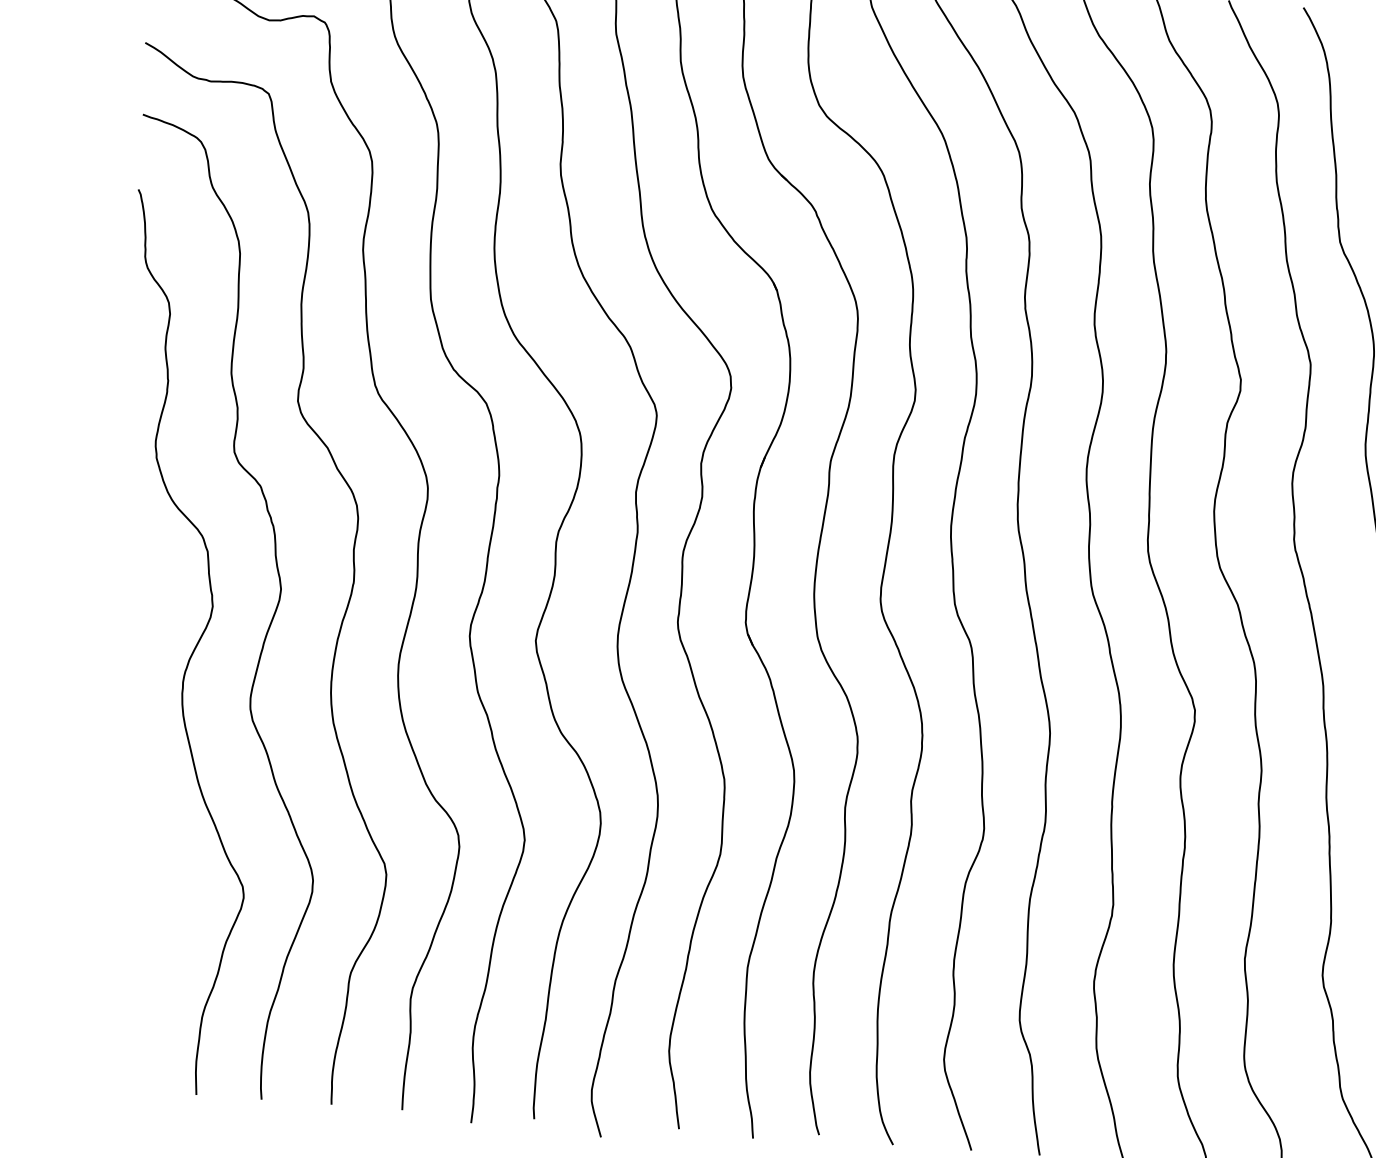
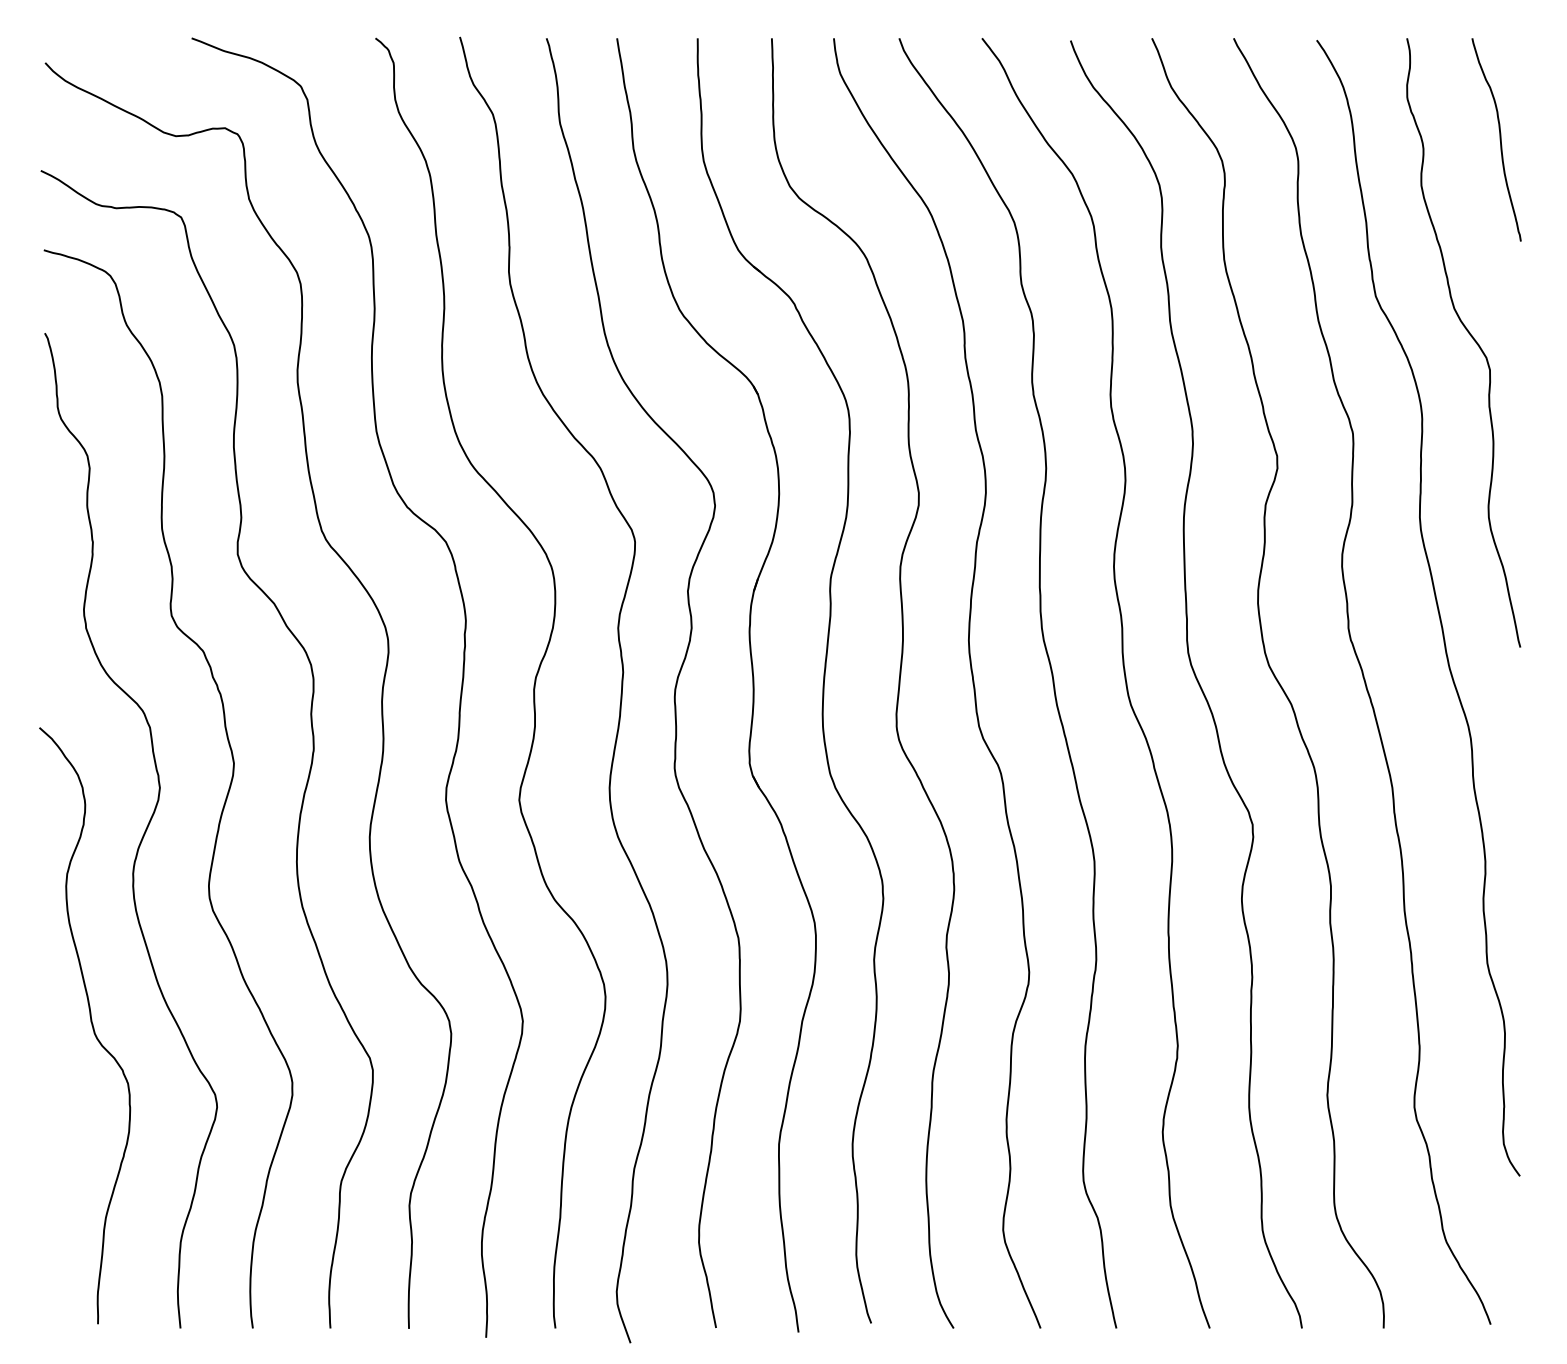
curve: (135, 813) -> (90, 1022), added

